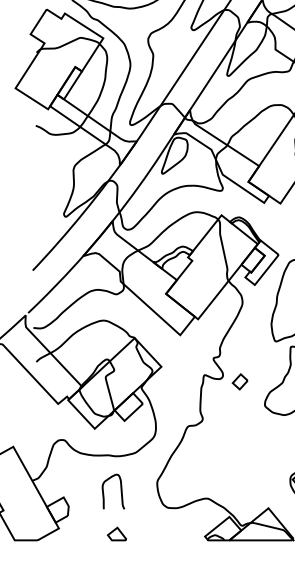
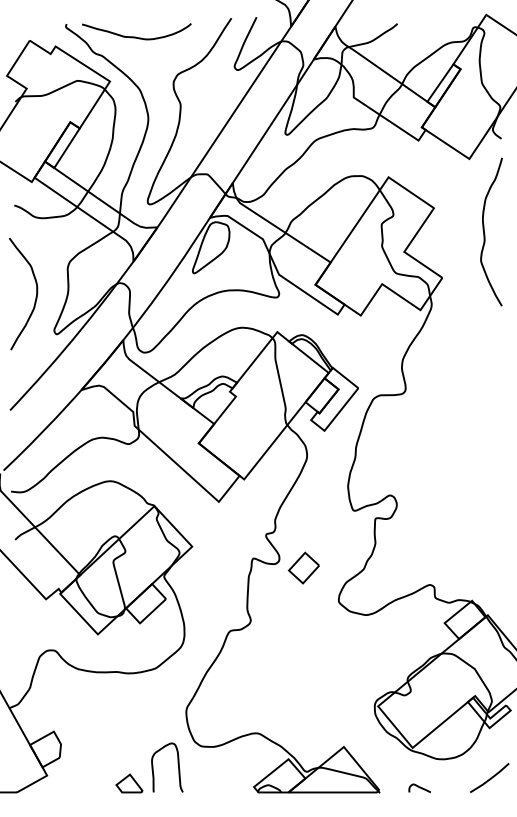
curve: (50, 190) -> (35, 296), added
part: (239, 381) -> (303, 567), size x1.43
curve: (120, 489) -> (177, 764), moved

